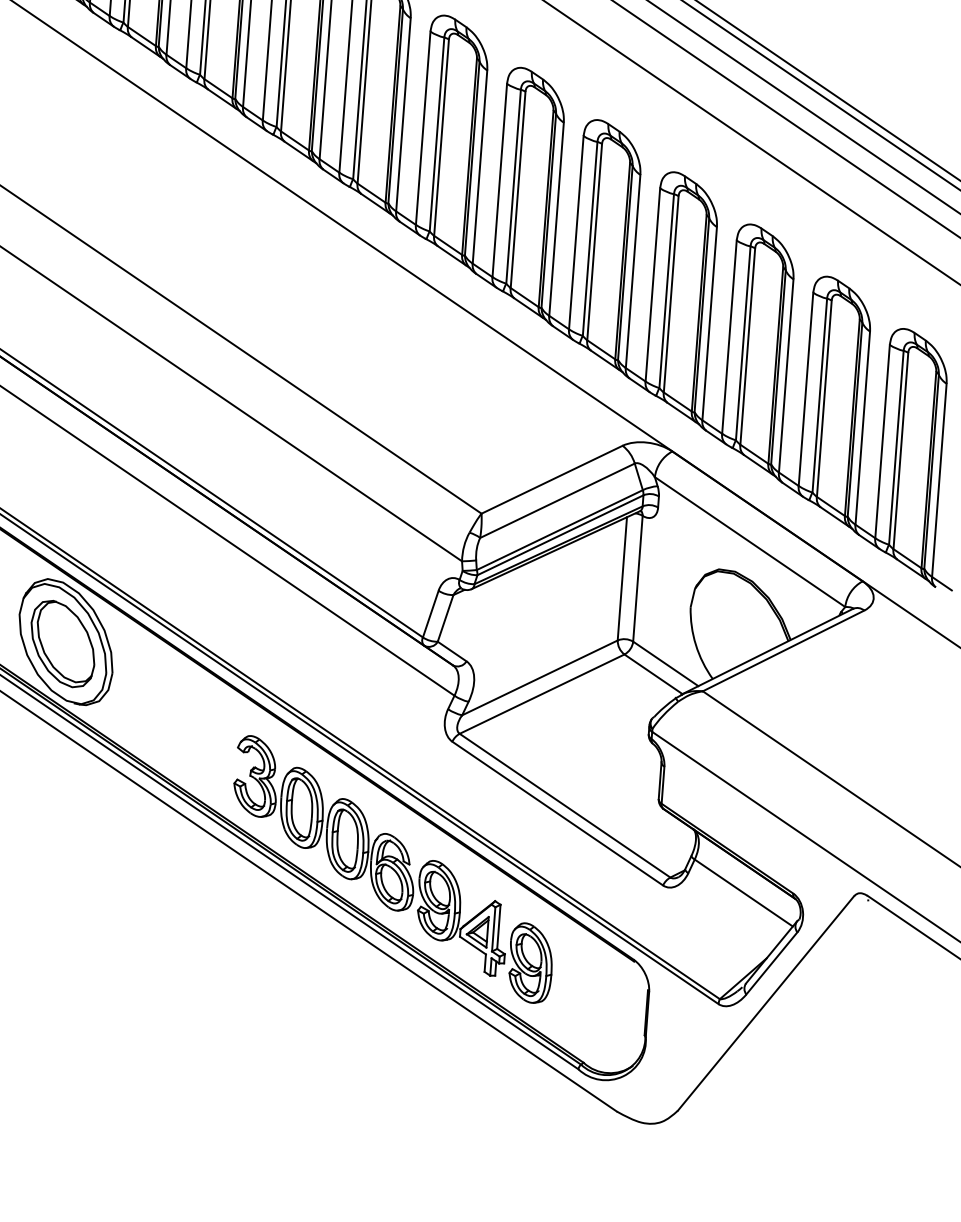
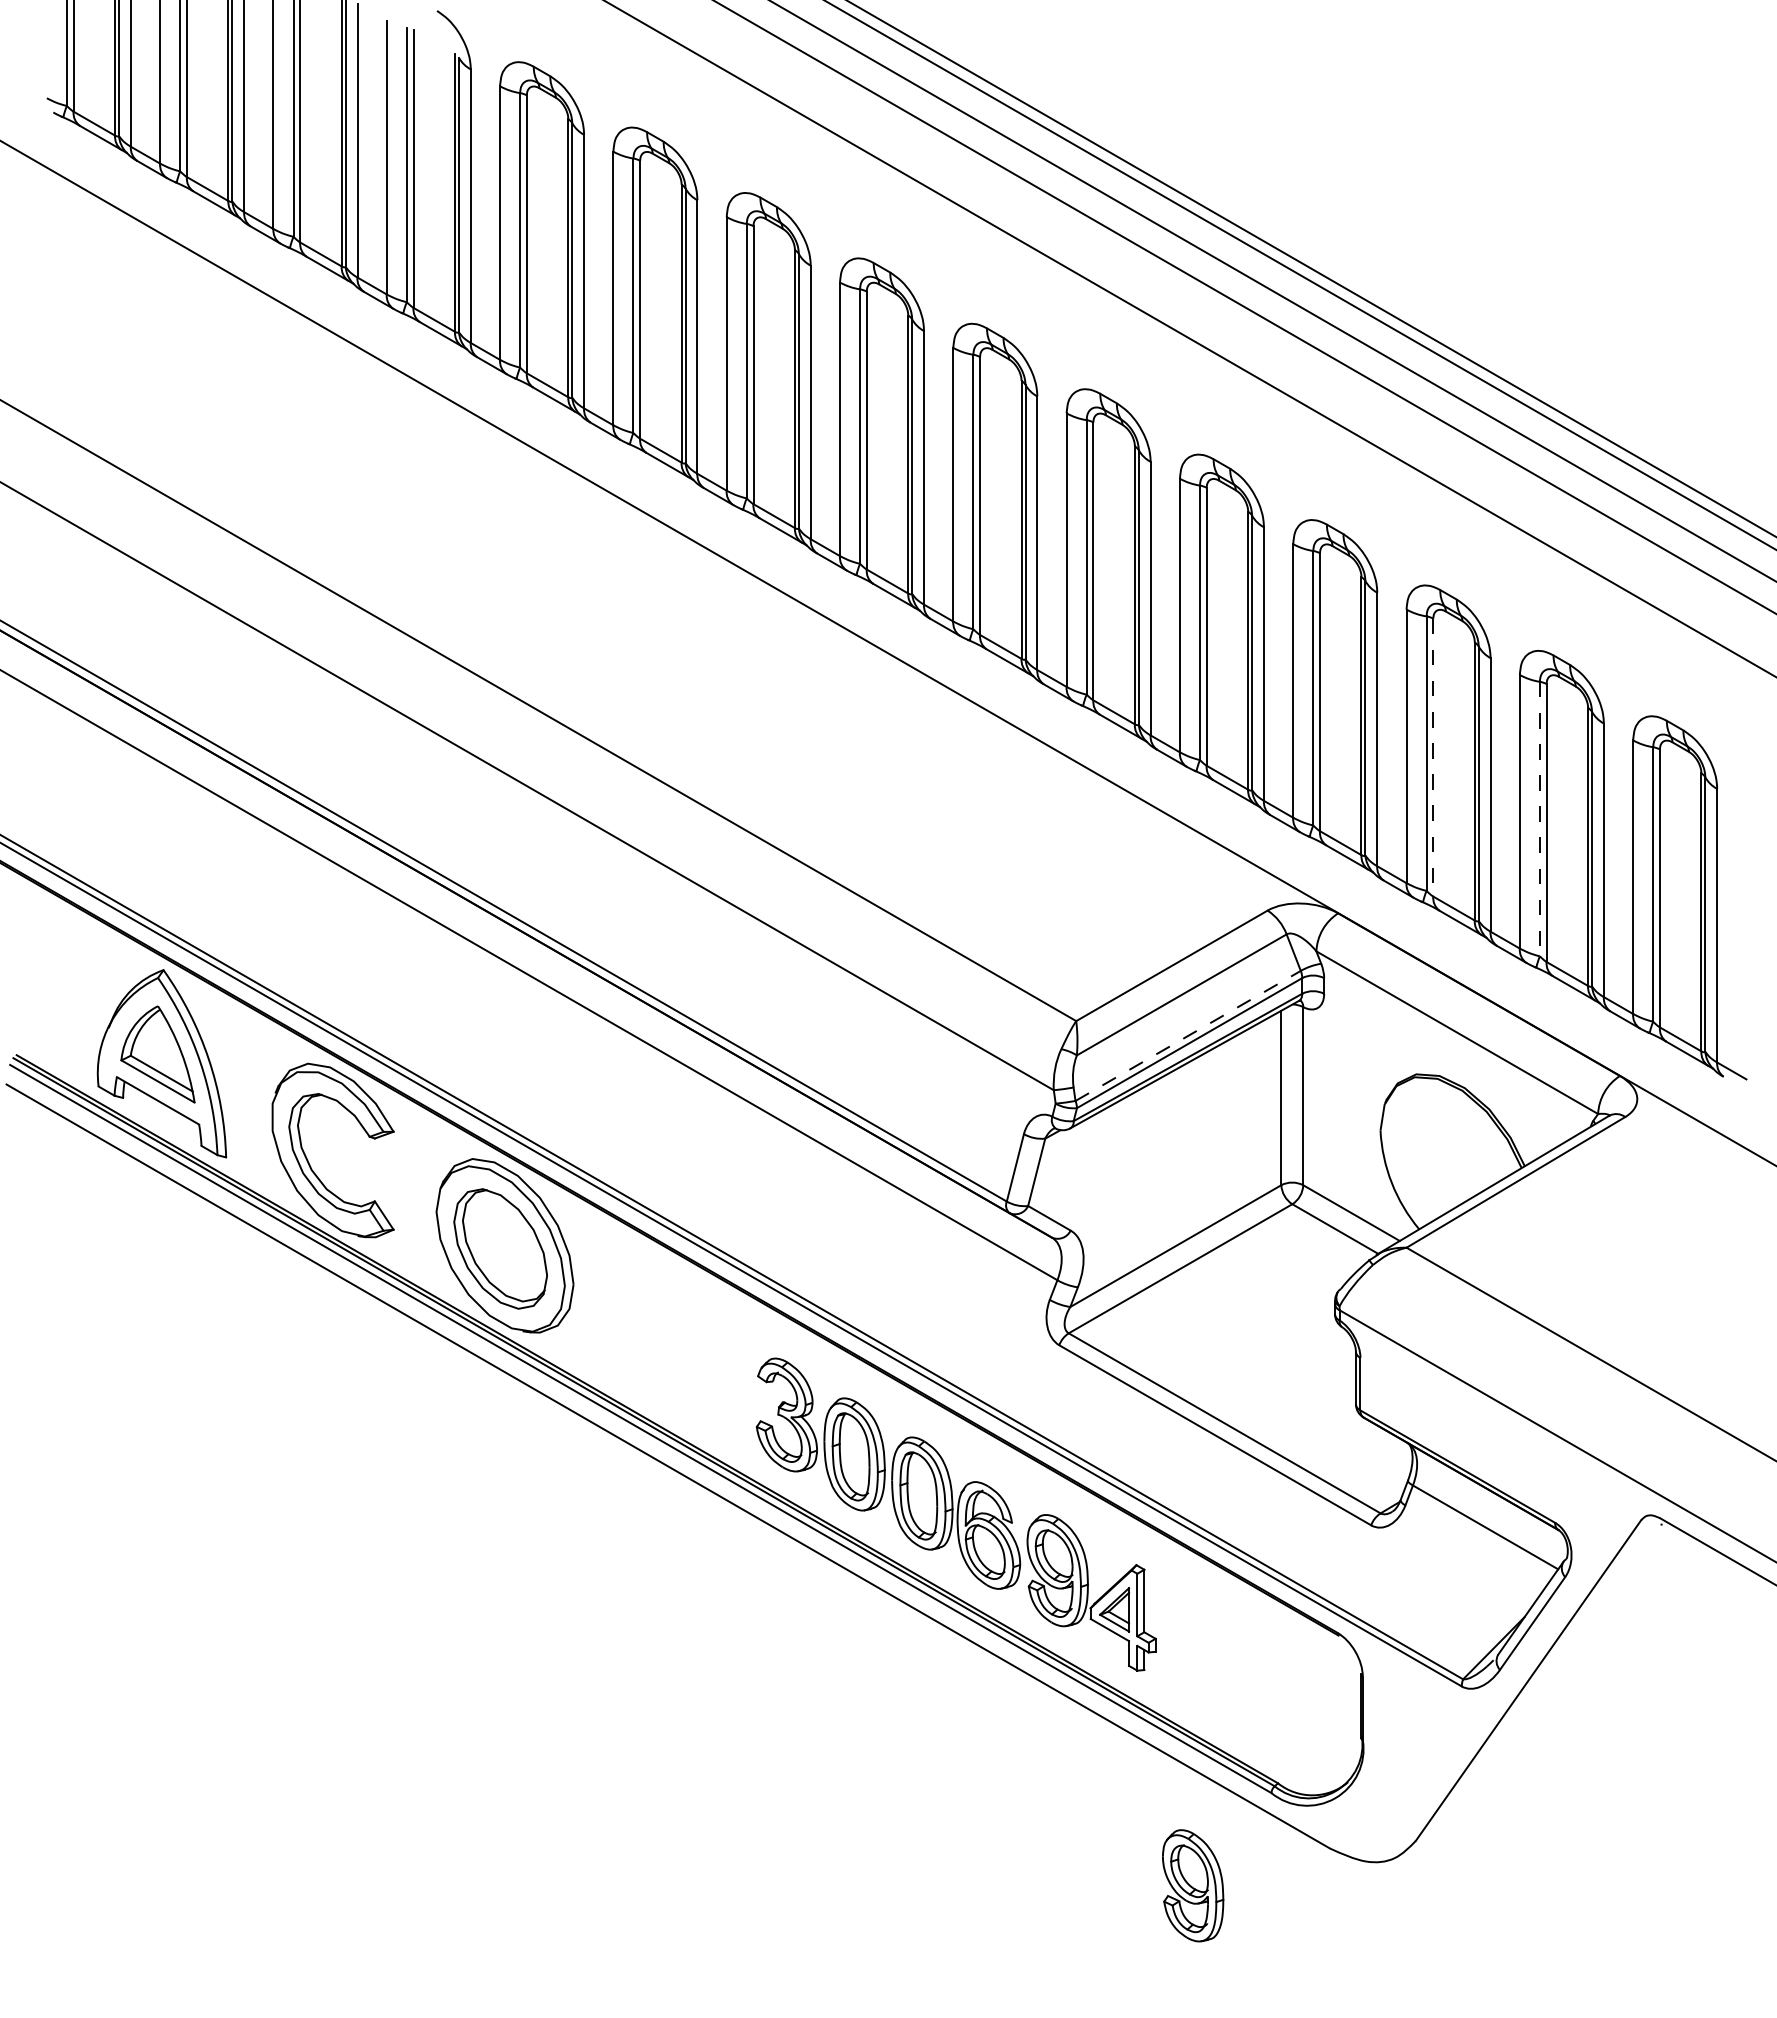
line: (747, 346) -> (1433, 757), solid -> dashed
line: (819, 395) -> (1539, 819), solid -> dashed
line: (560, 529) -> (1188, 1035), solid -> dashed
part: (531, 963) -> (1193, 1885), moved

